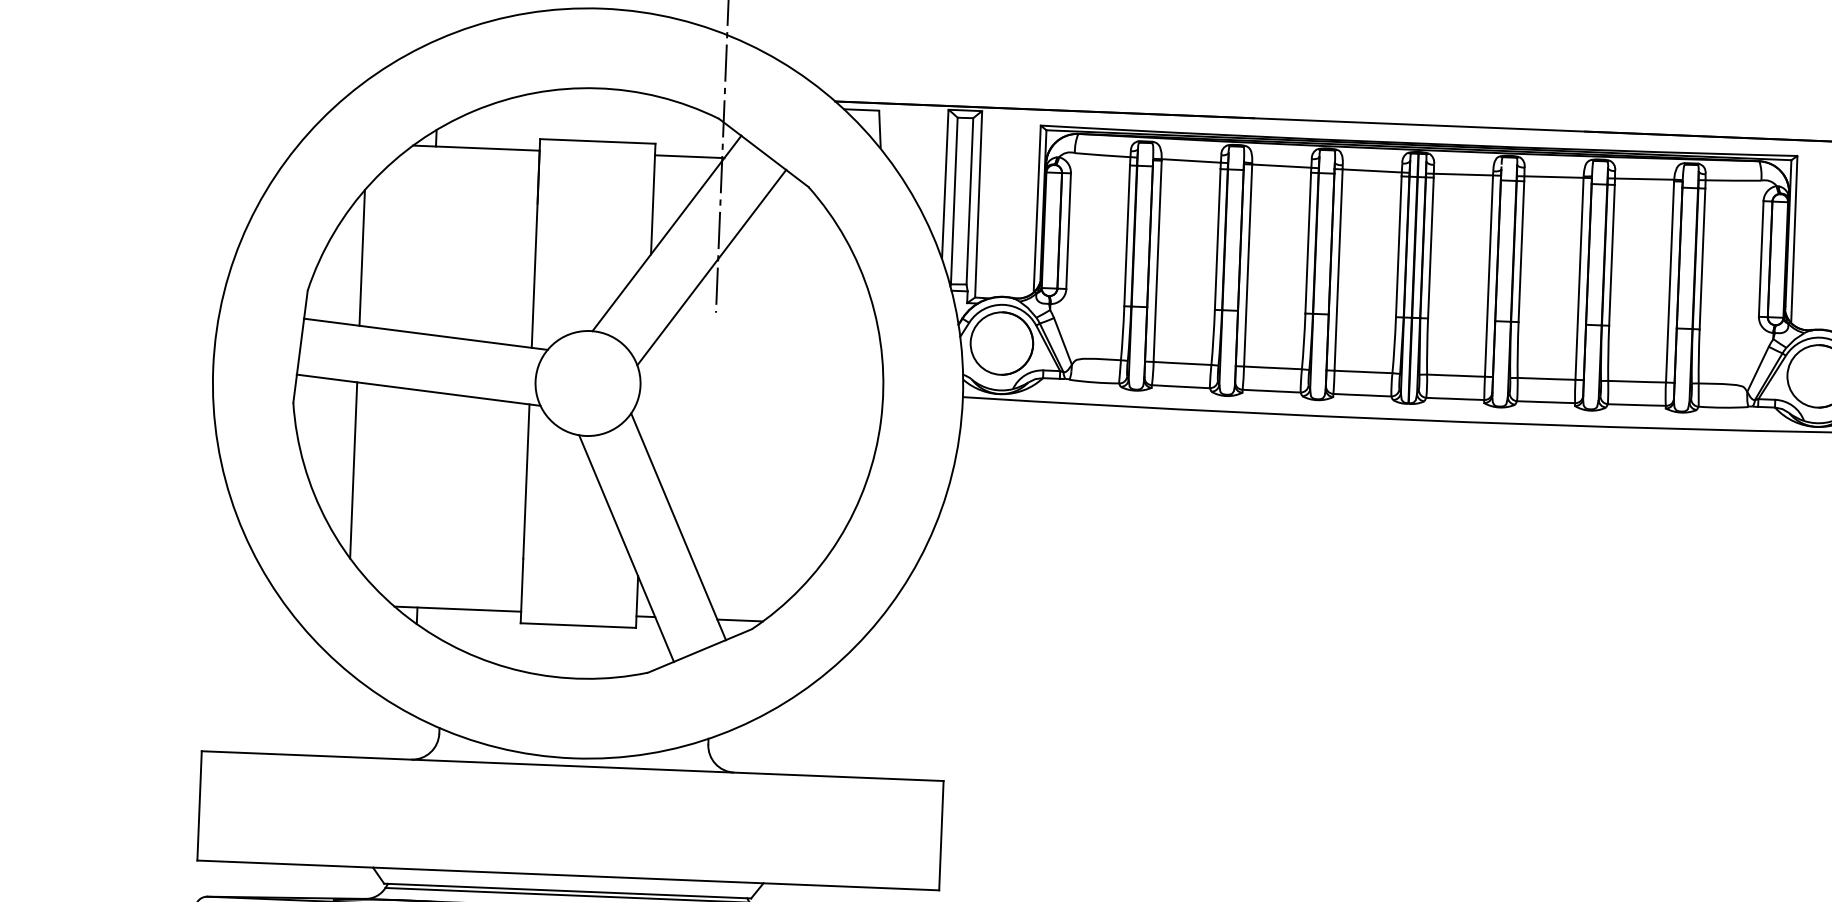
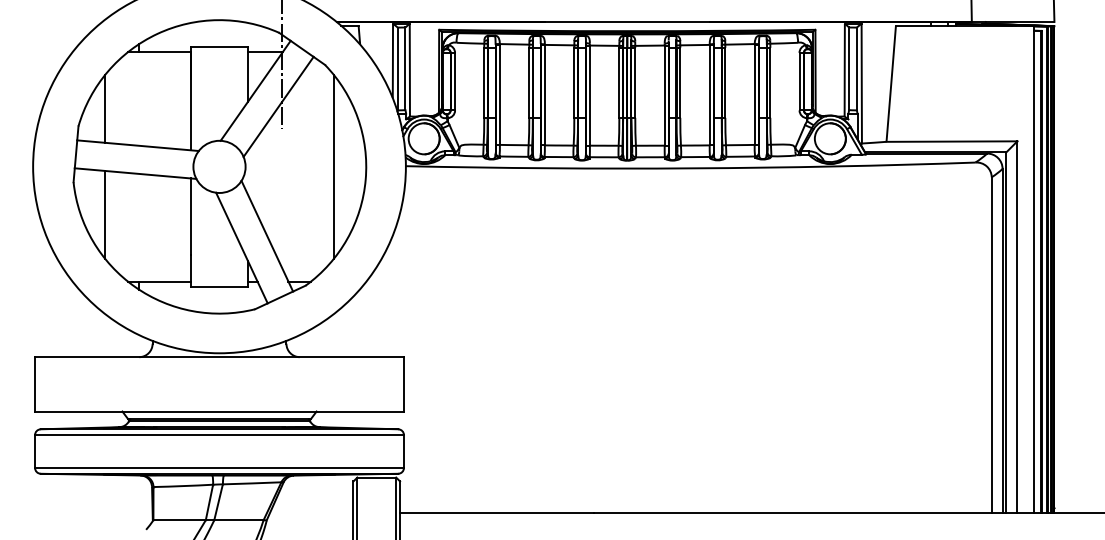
line: (819, 391) -> (334, 166), added

